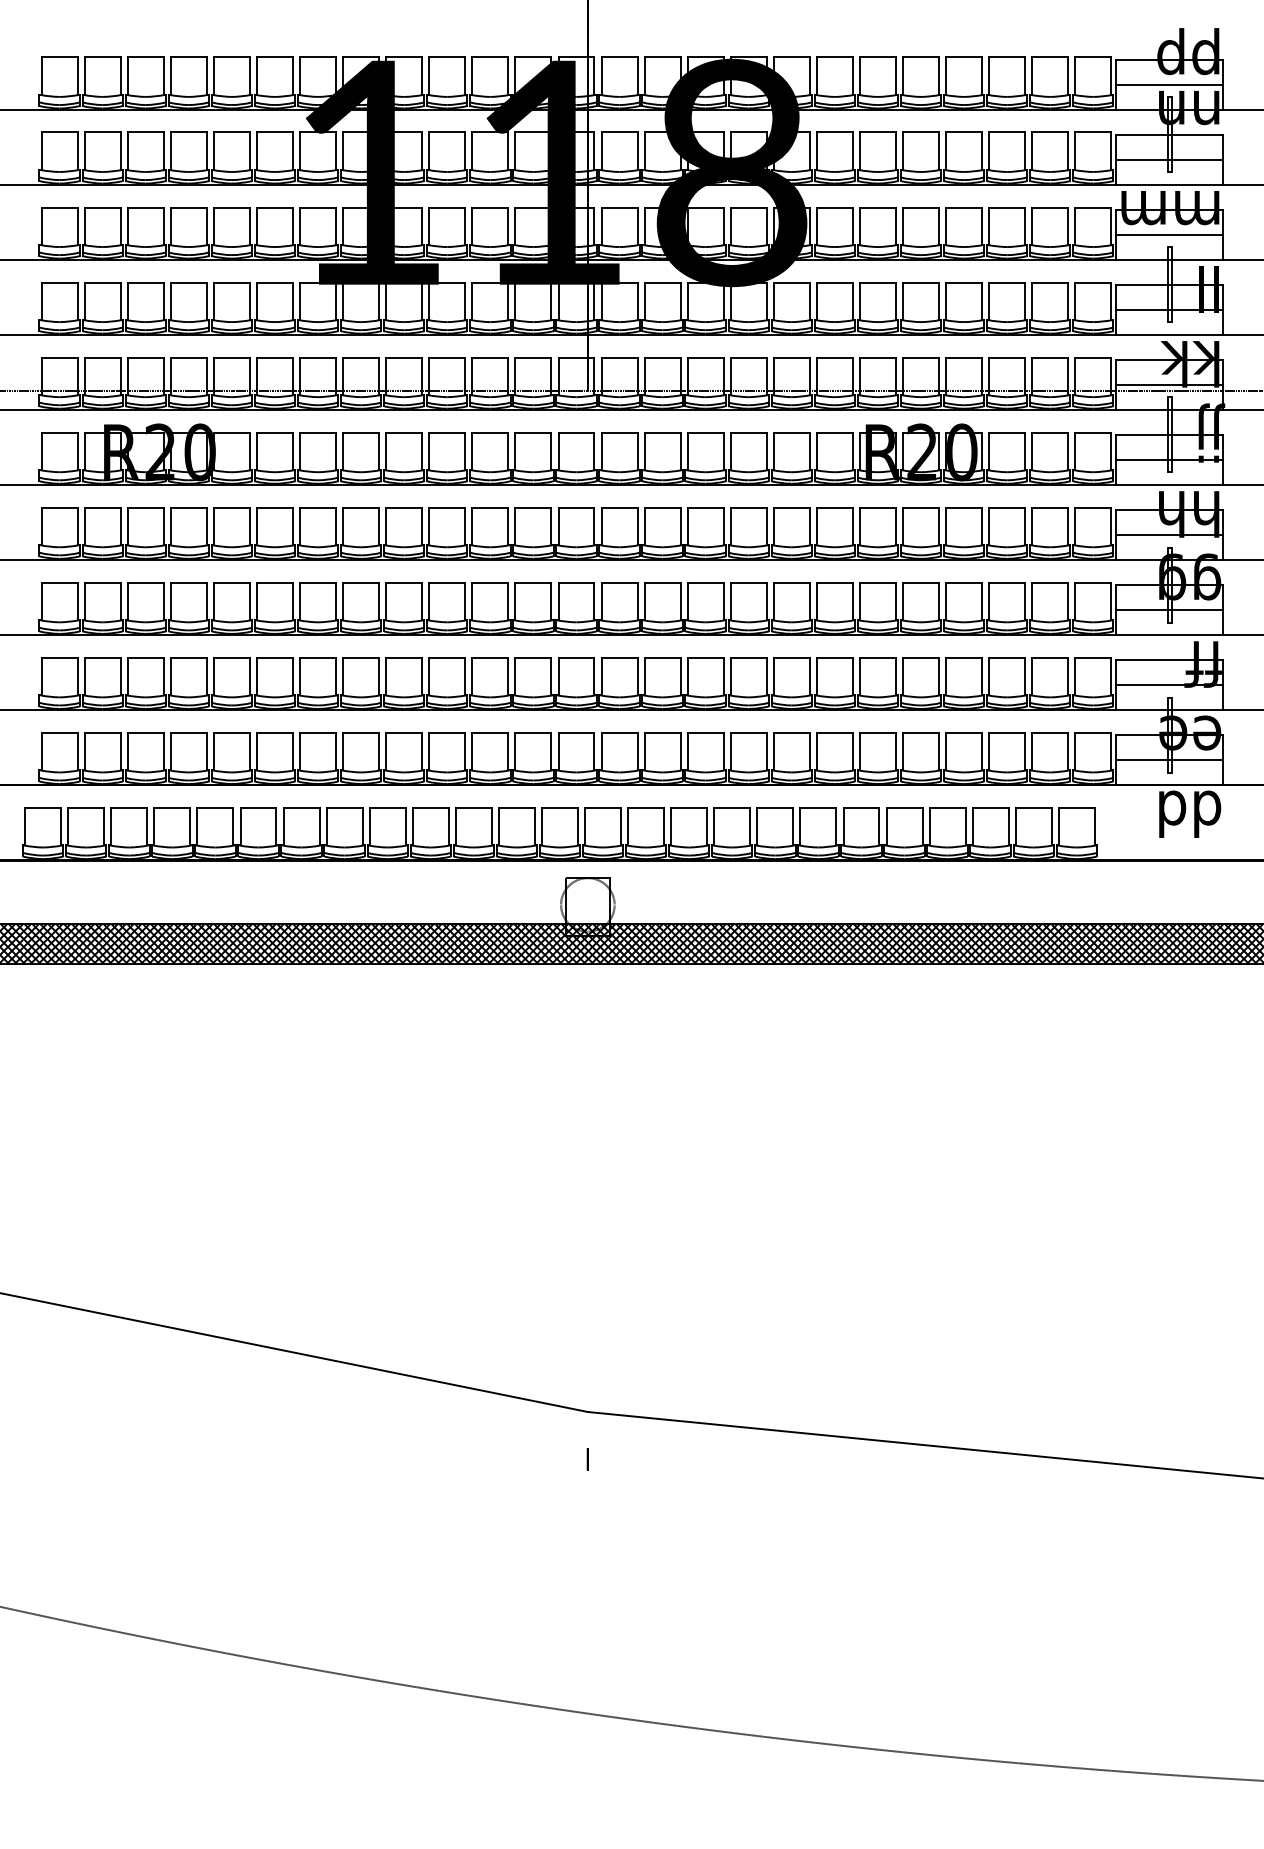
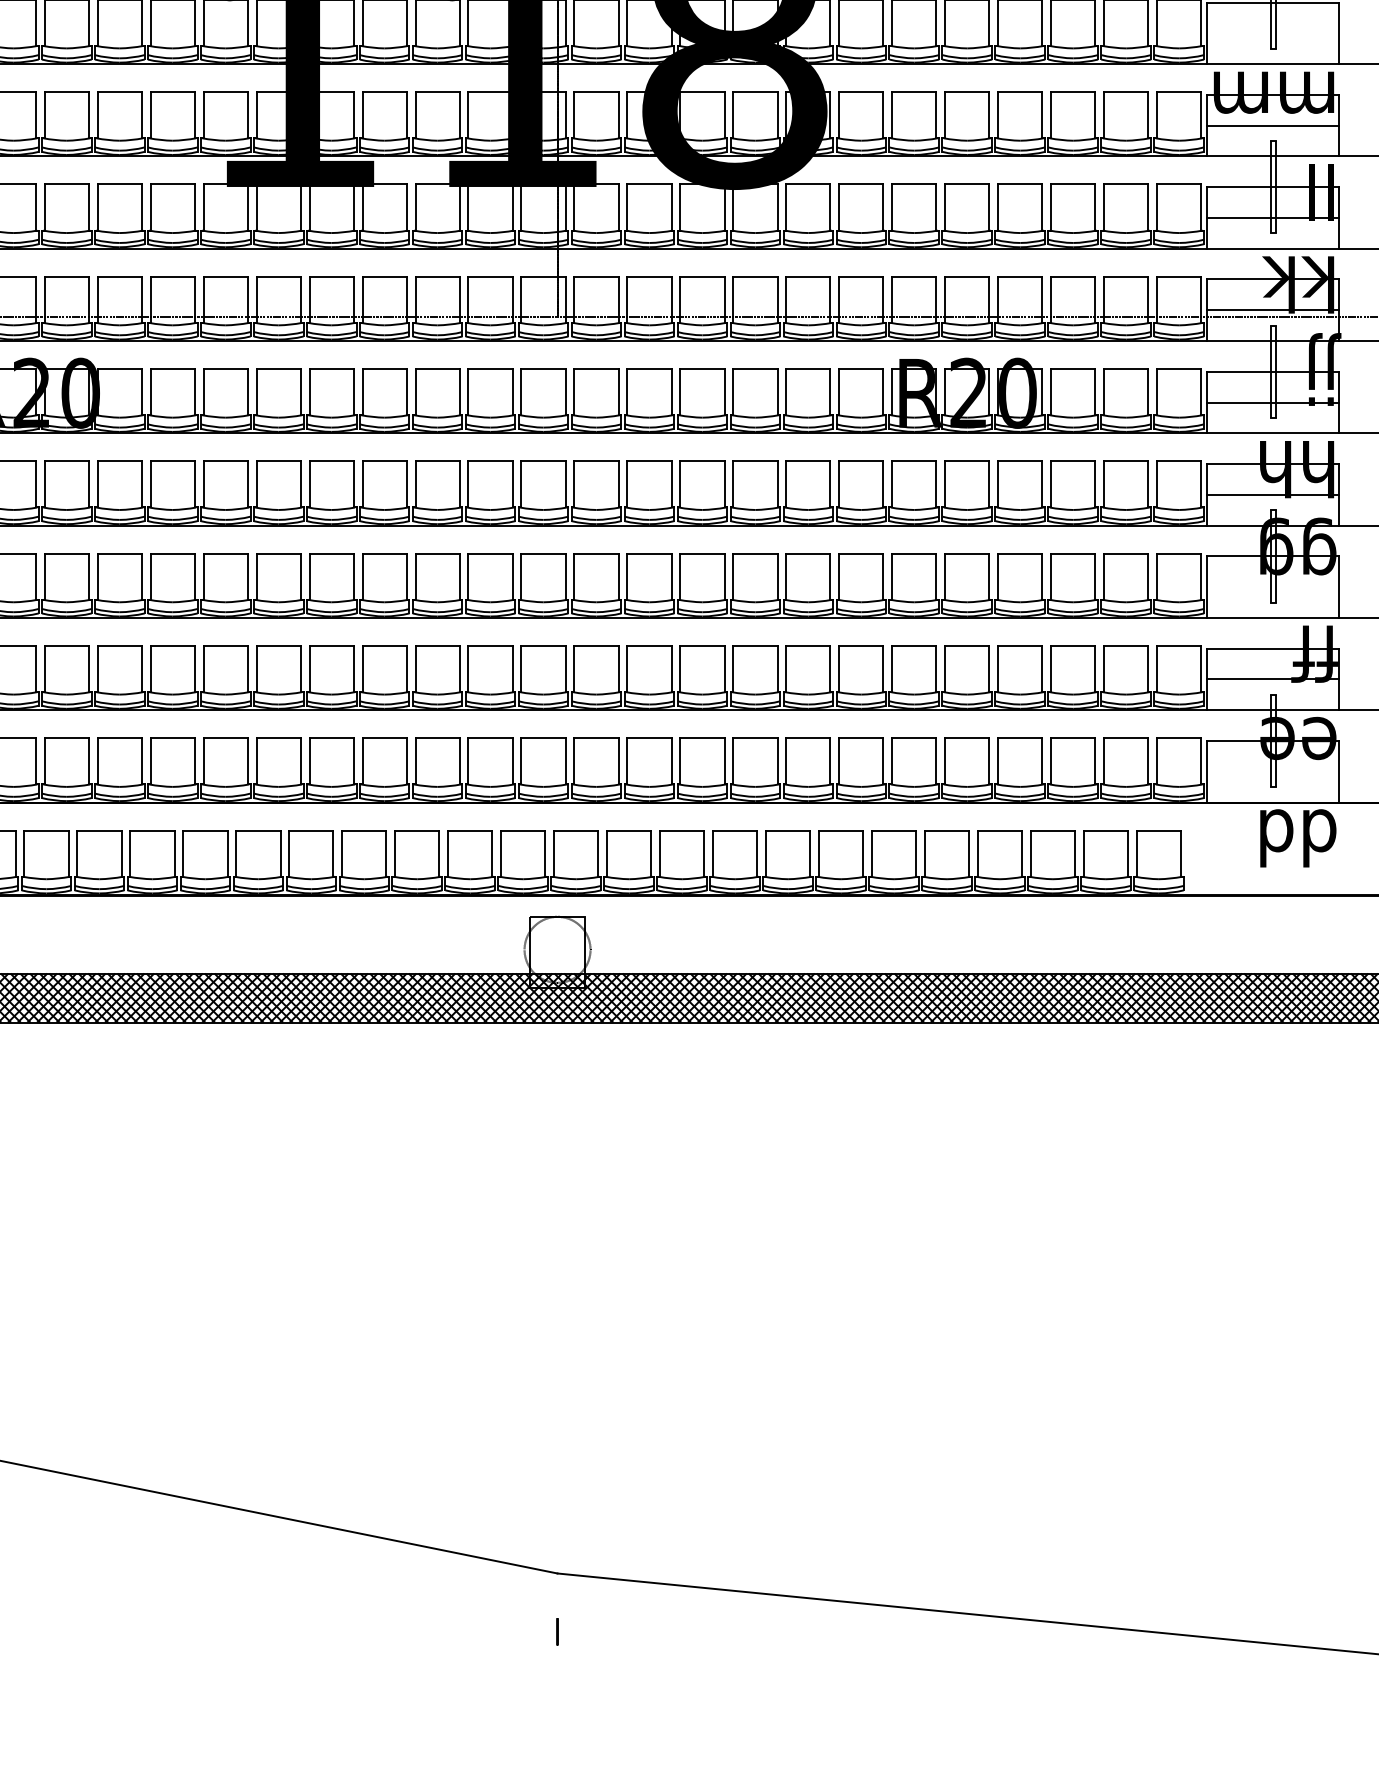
line: (1169, 159) -> (1272, 33), removed
line: (1169, 610) -> (1272, 587), removed
line: (1169, 760) -> (1272, 772), removed

